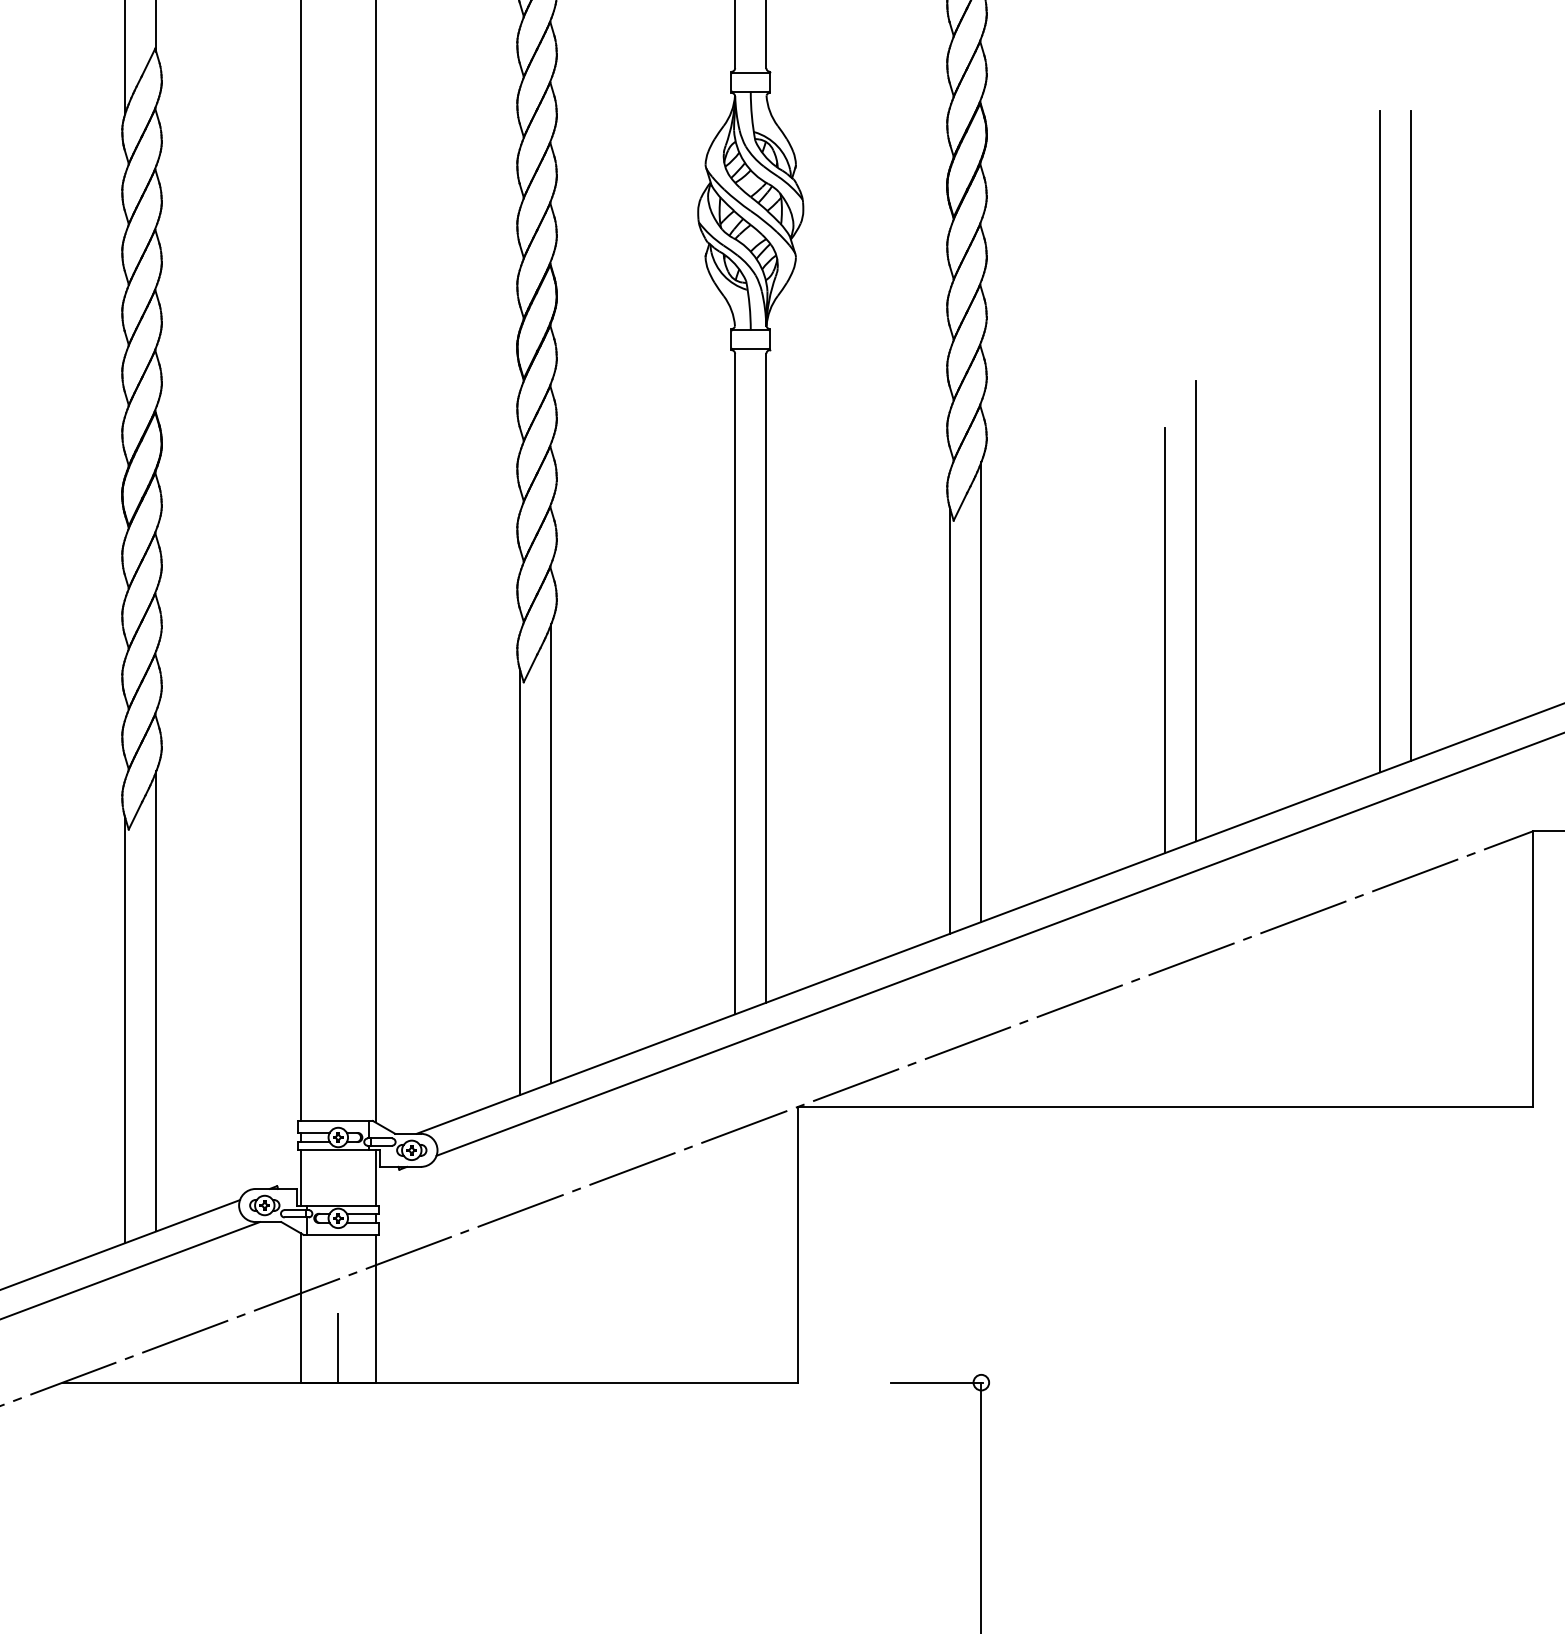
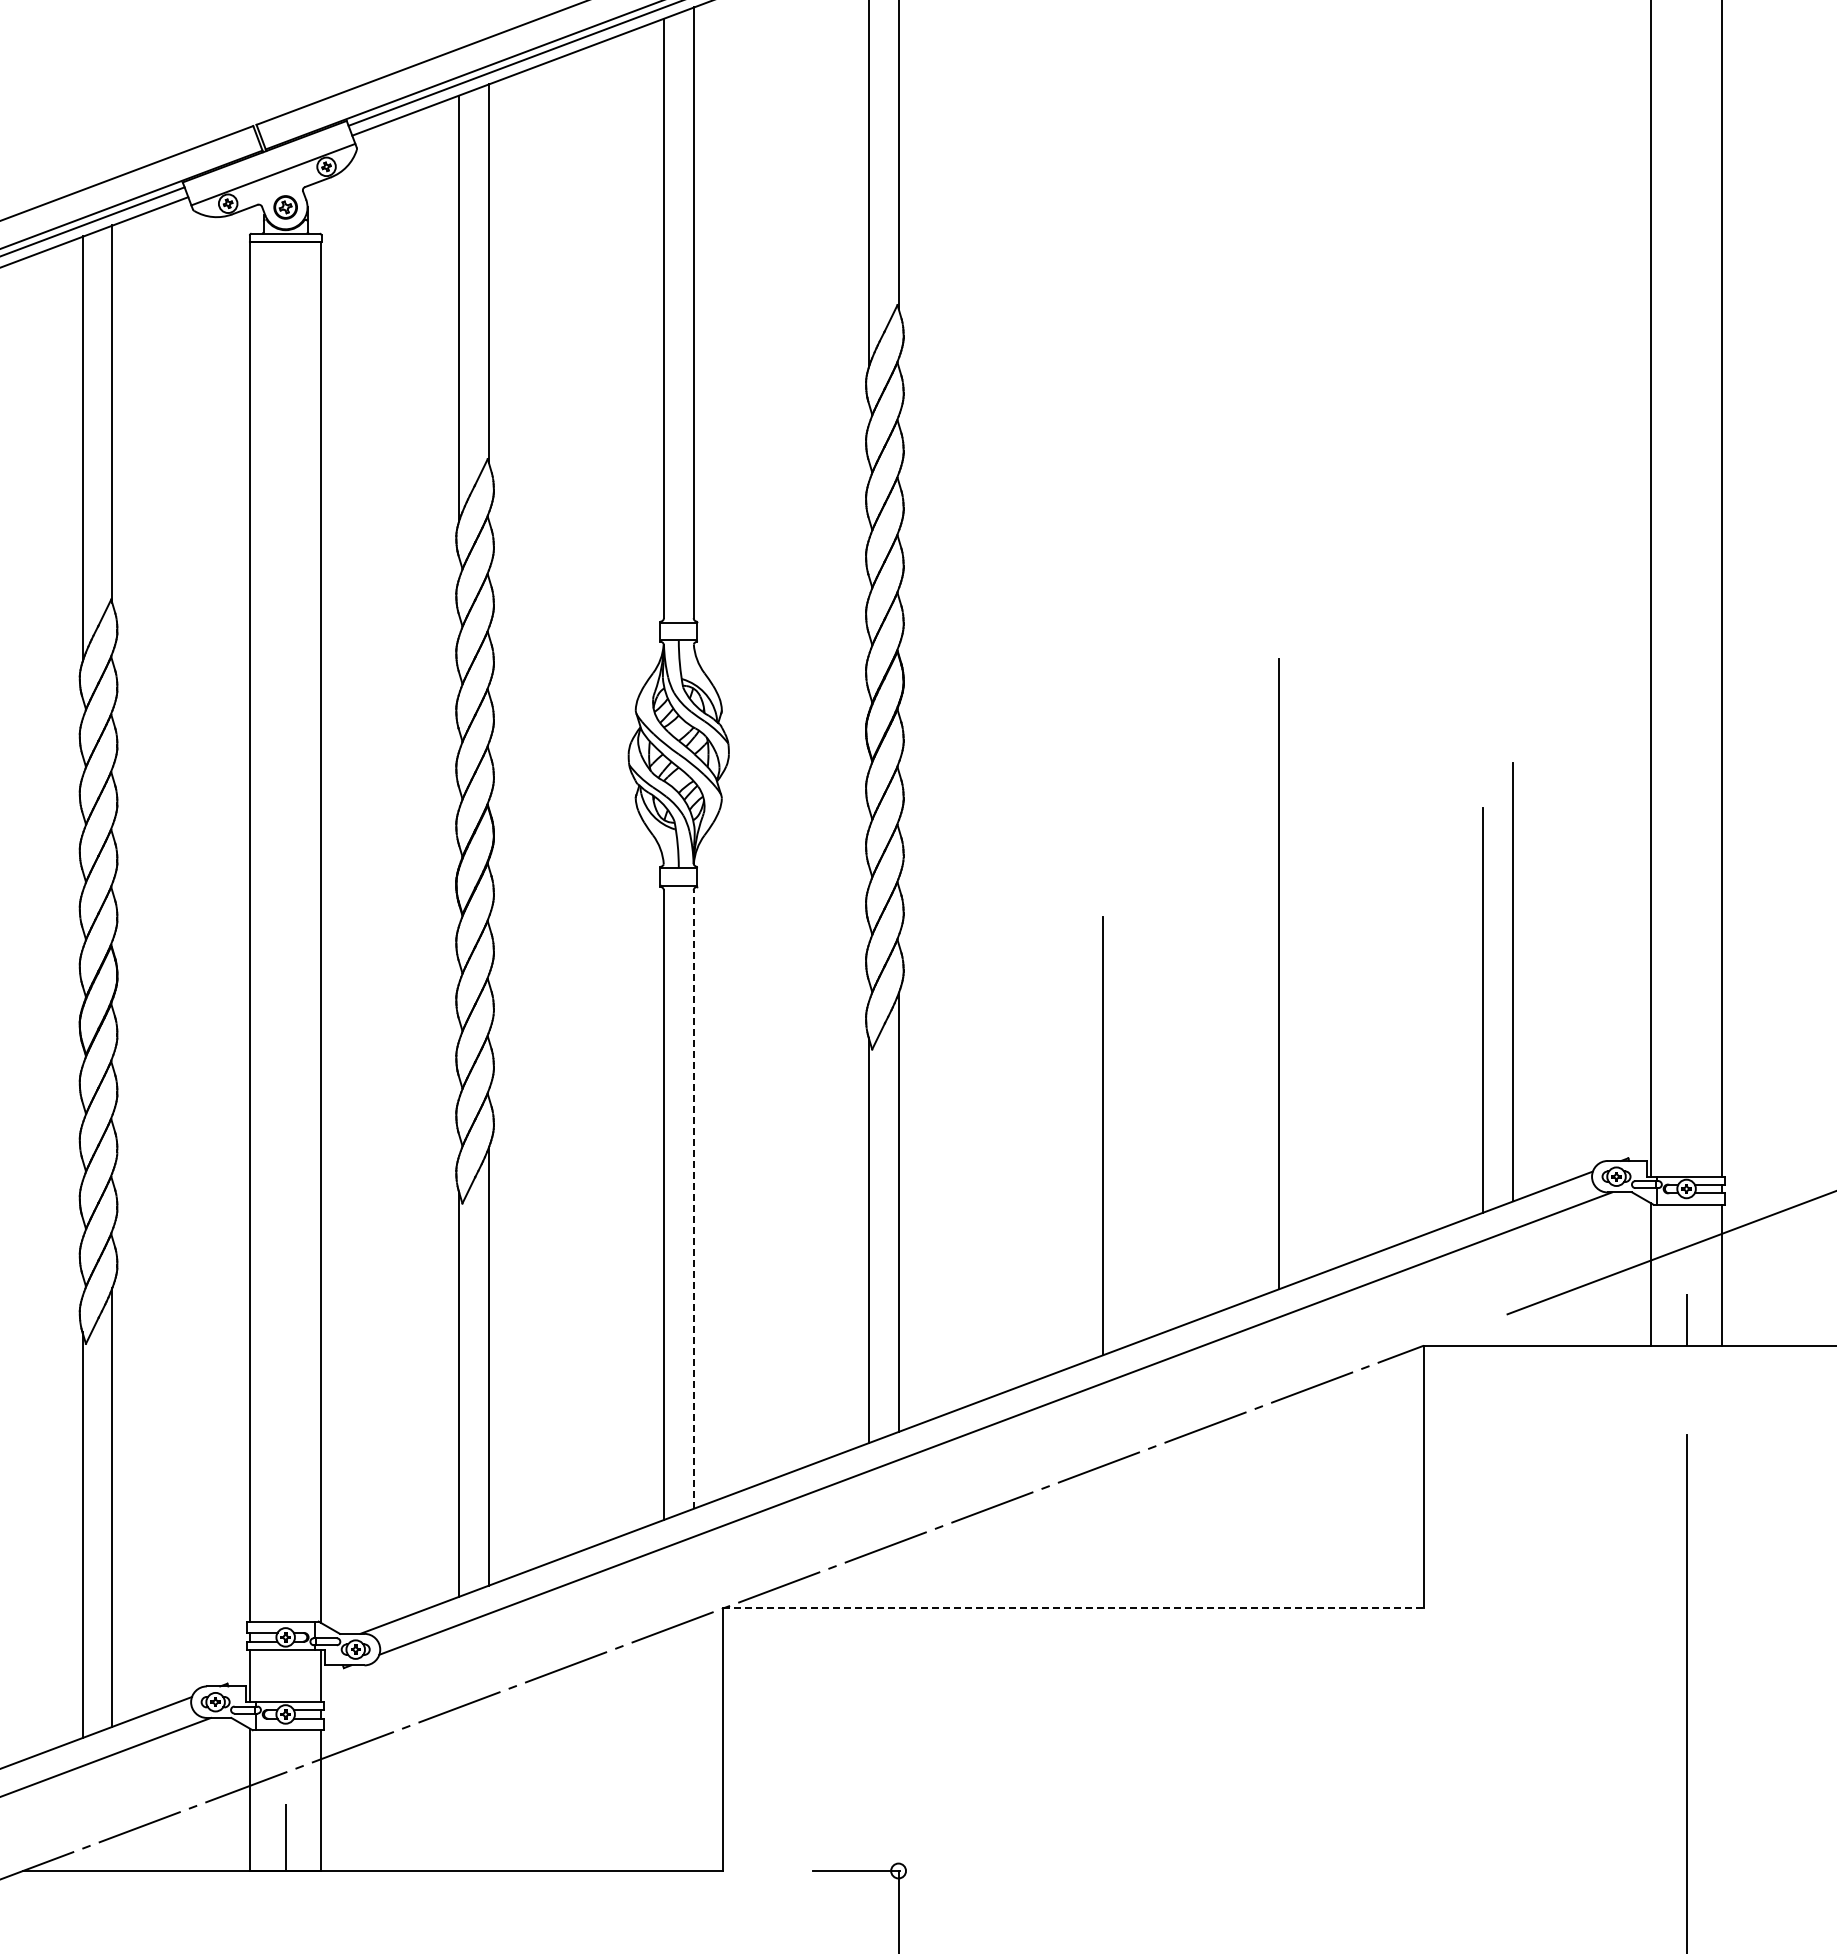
line: (1411, 435) -> (1308, 968), removed
line: (1164, 640) -> (1073, 1163), removed
line: (766, 678) -> (693, 1199), solid -> dashed
line: (1165, 1107) -> (1074, 1608), solid -> dashed

